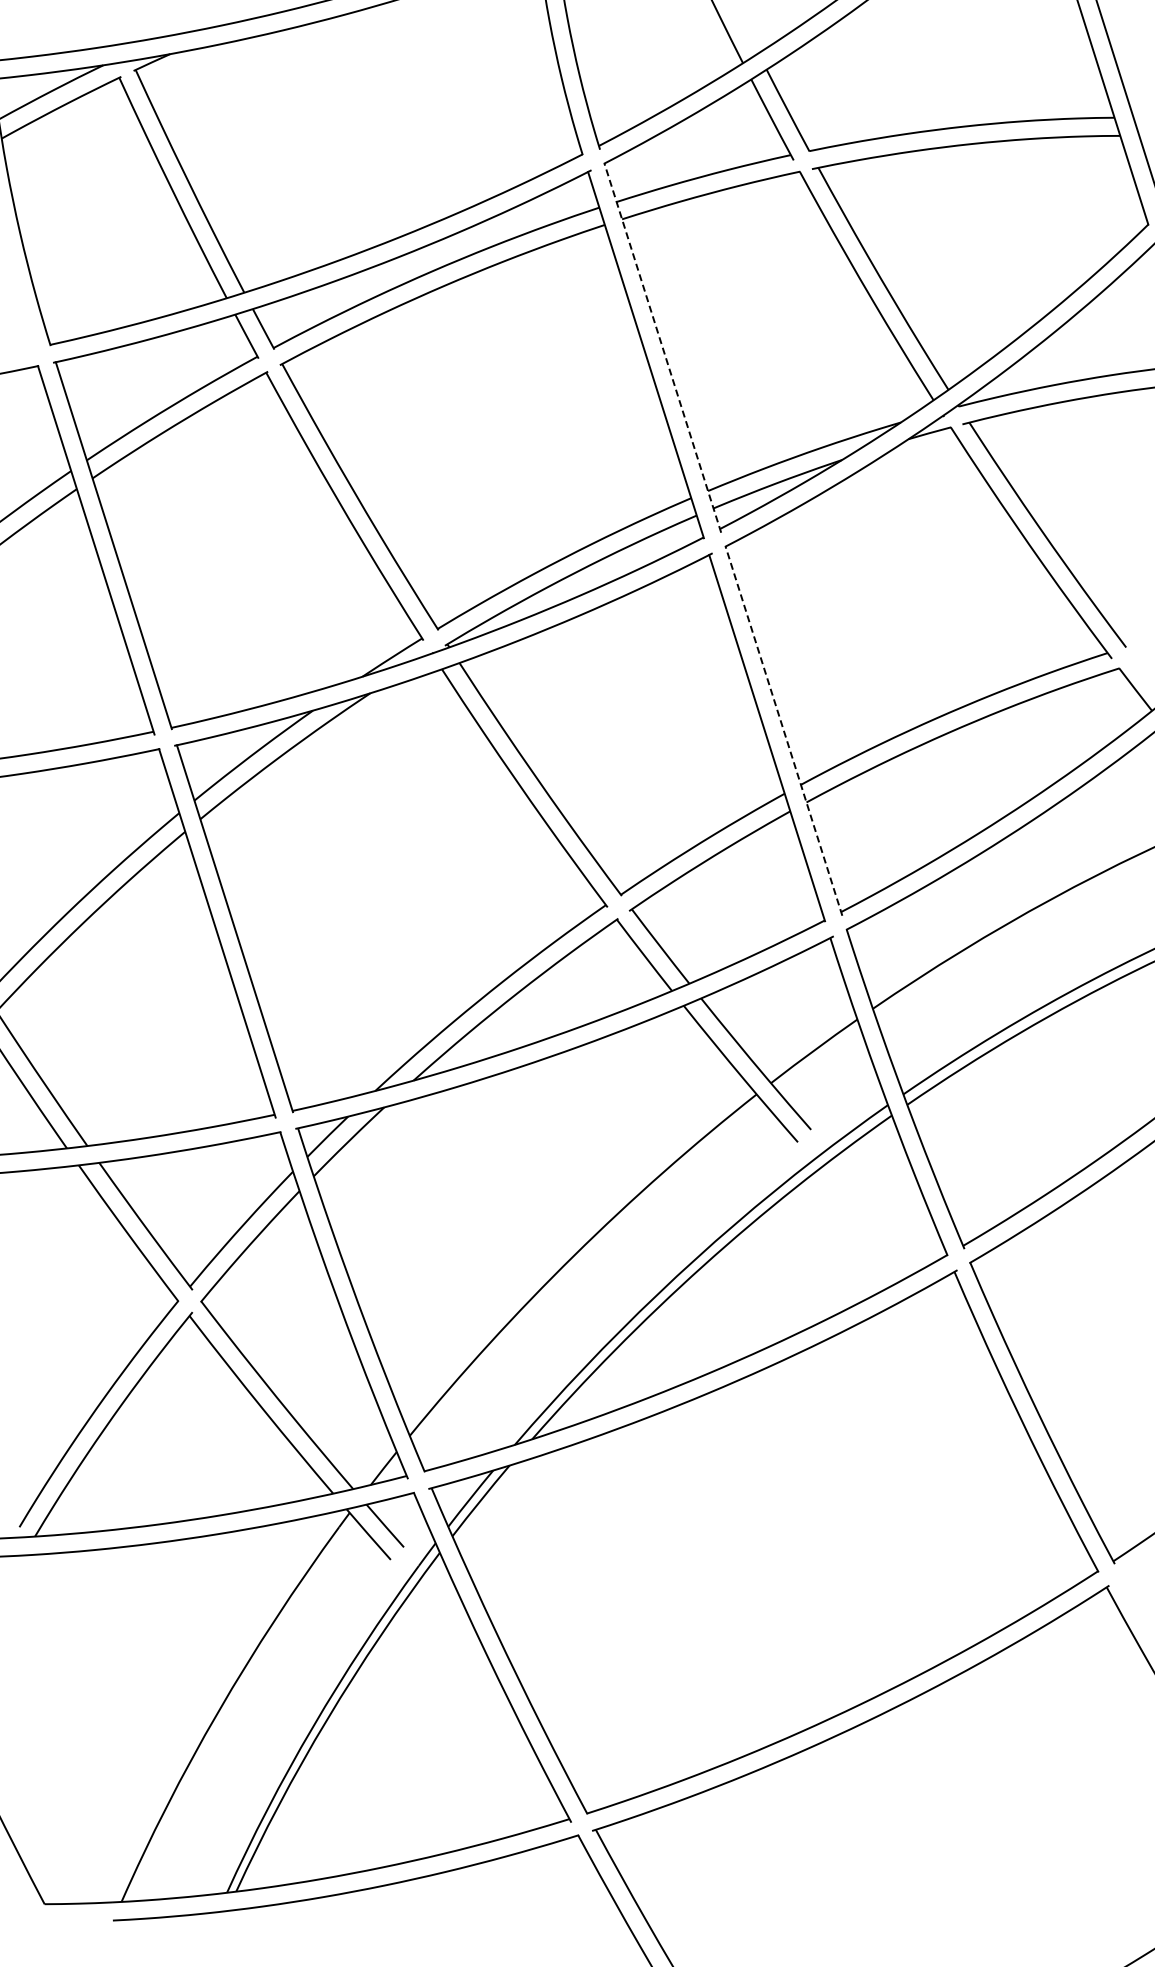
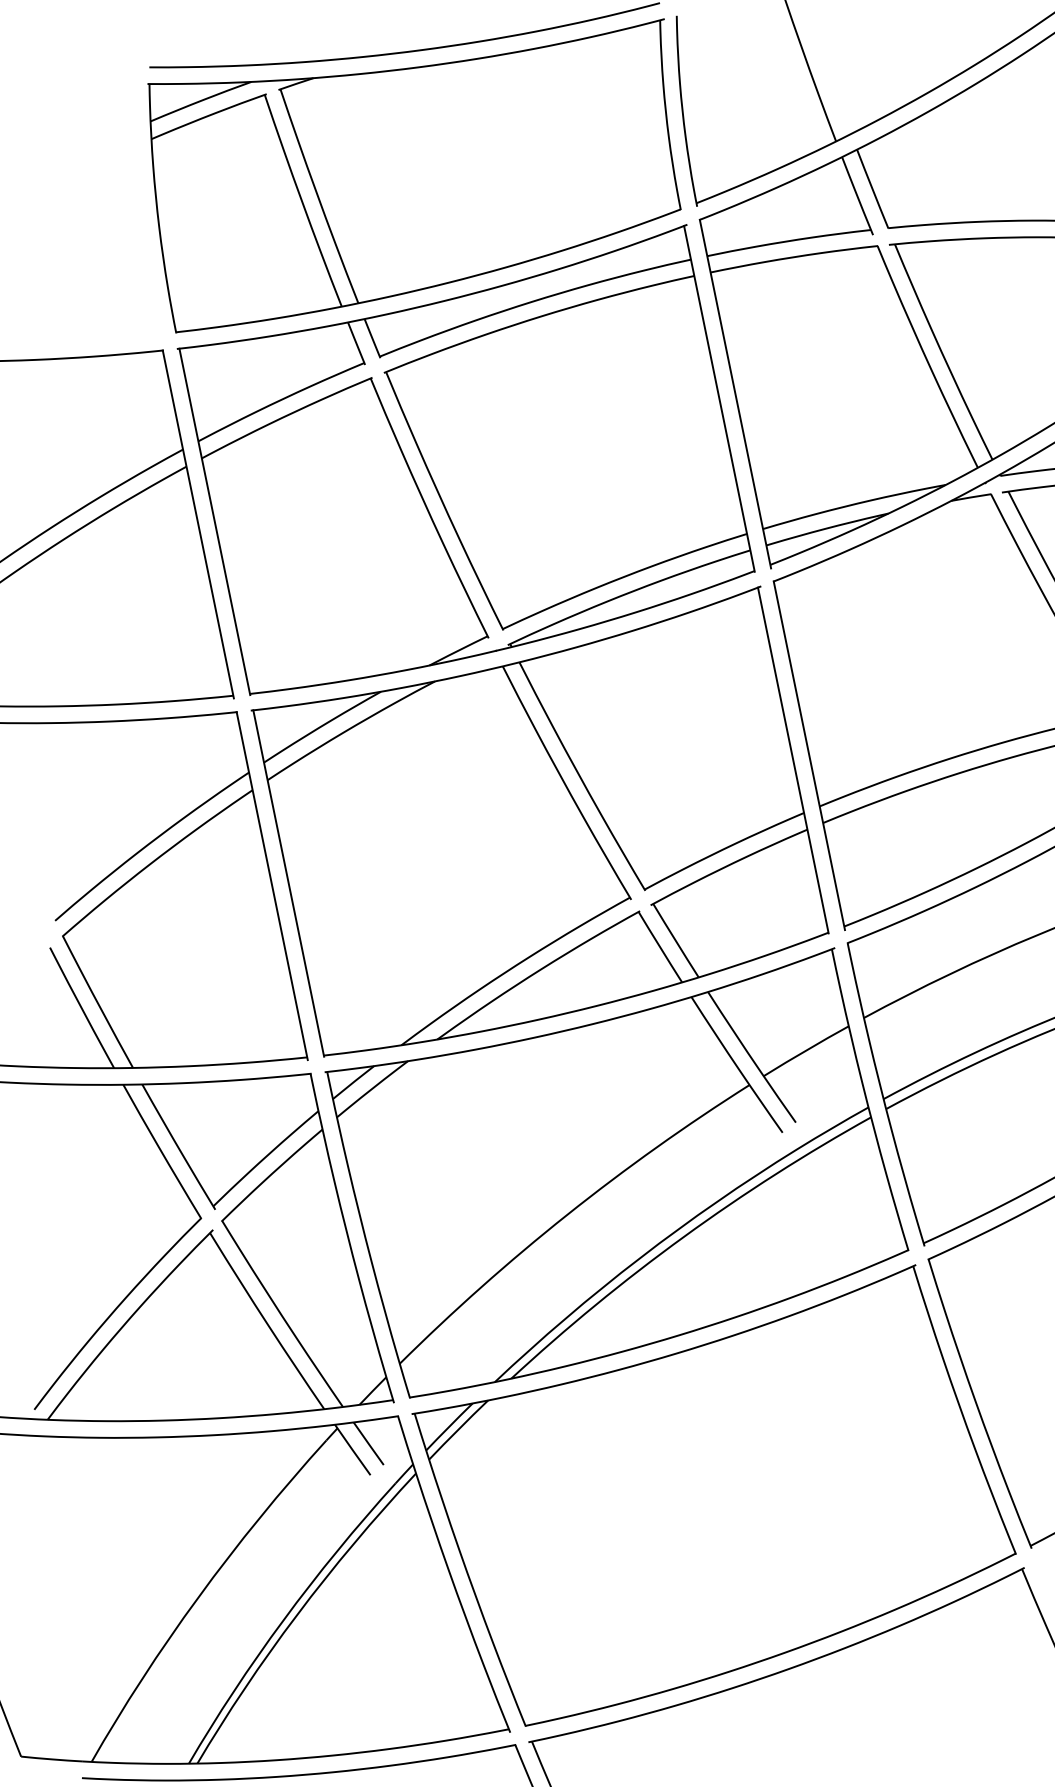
line: (662, 348) -> (735, 394), dashed -> solid
line: (783, 731) -> (808, 756), dashed -> solid

